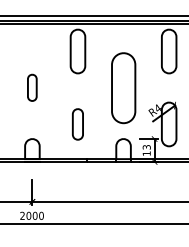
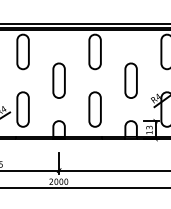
part: (31, 87) -> (58, 80), size x1.67
part: (122, 87) -> (130, 80), size x0.62
part: (77, 124) -> (94, 109), size x1.43

